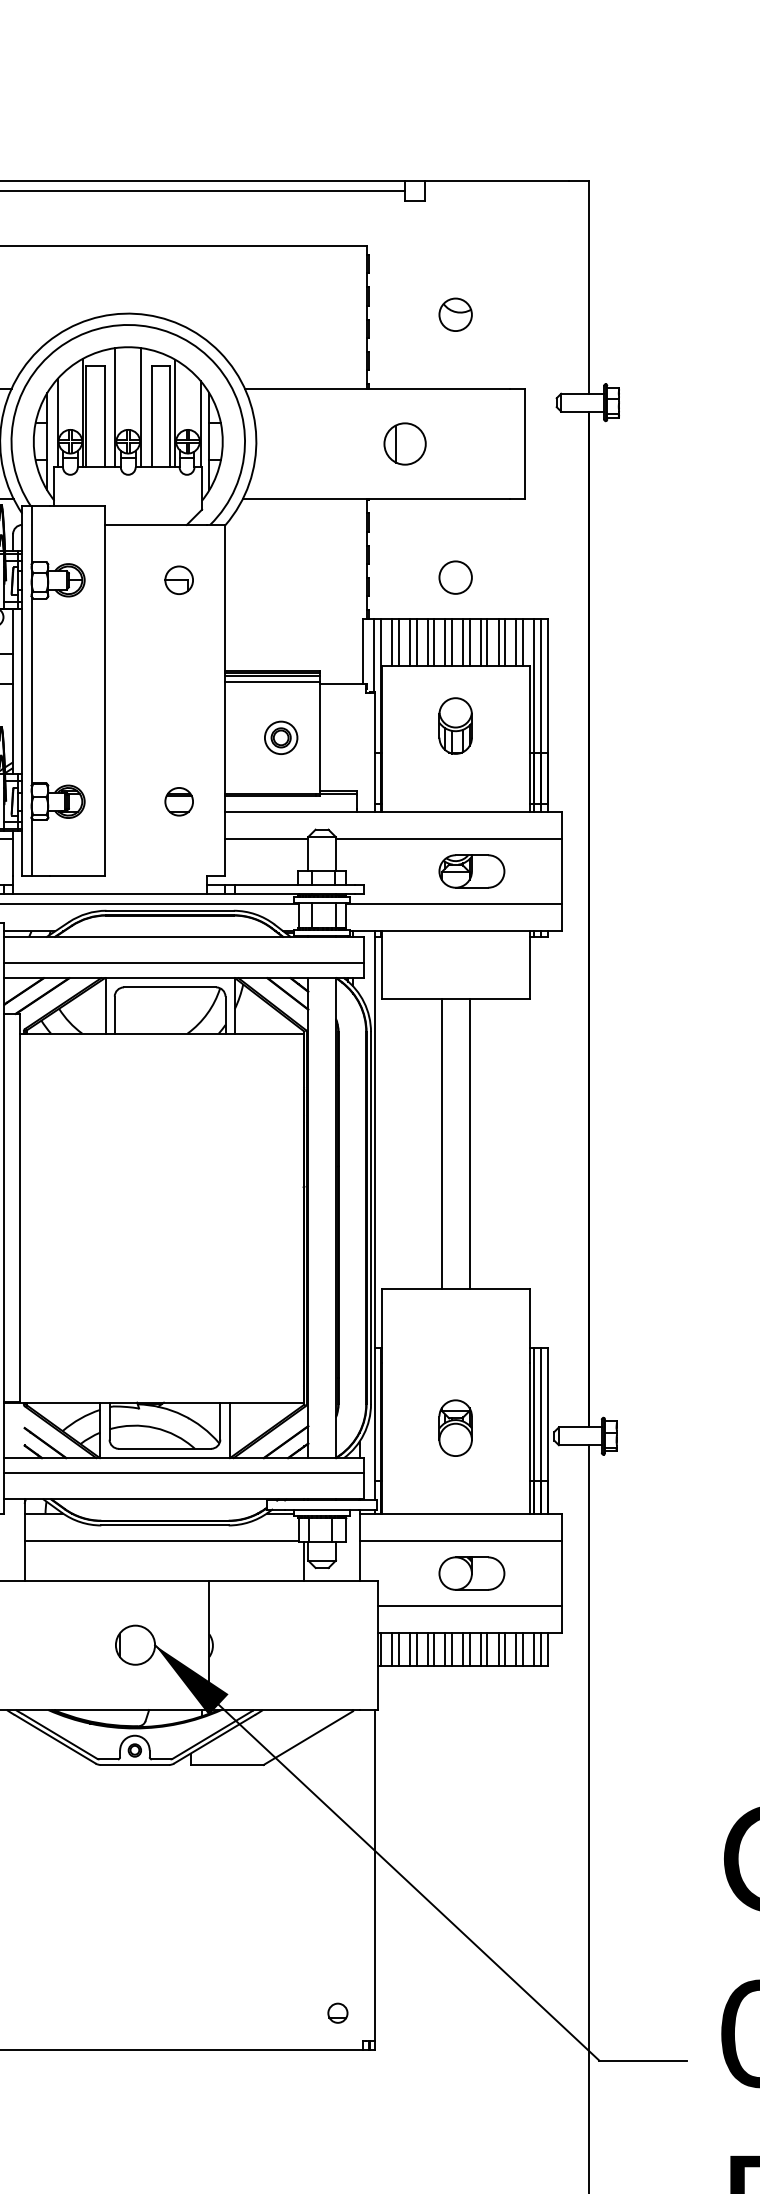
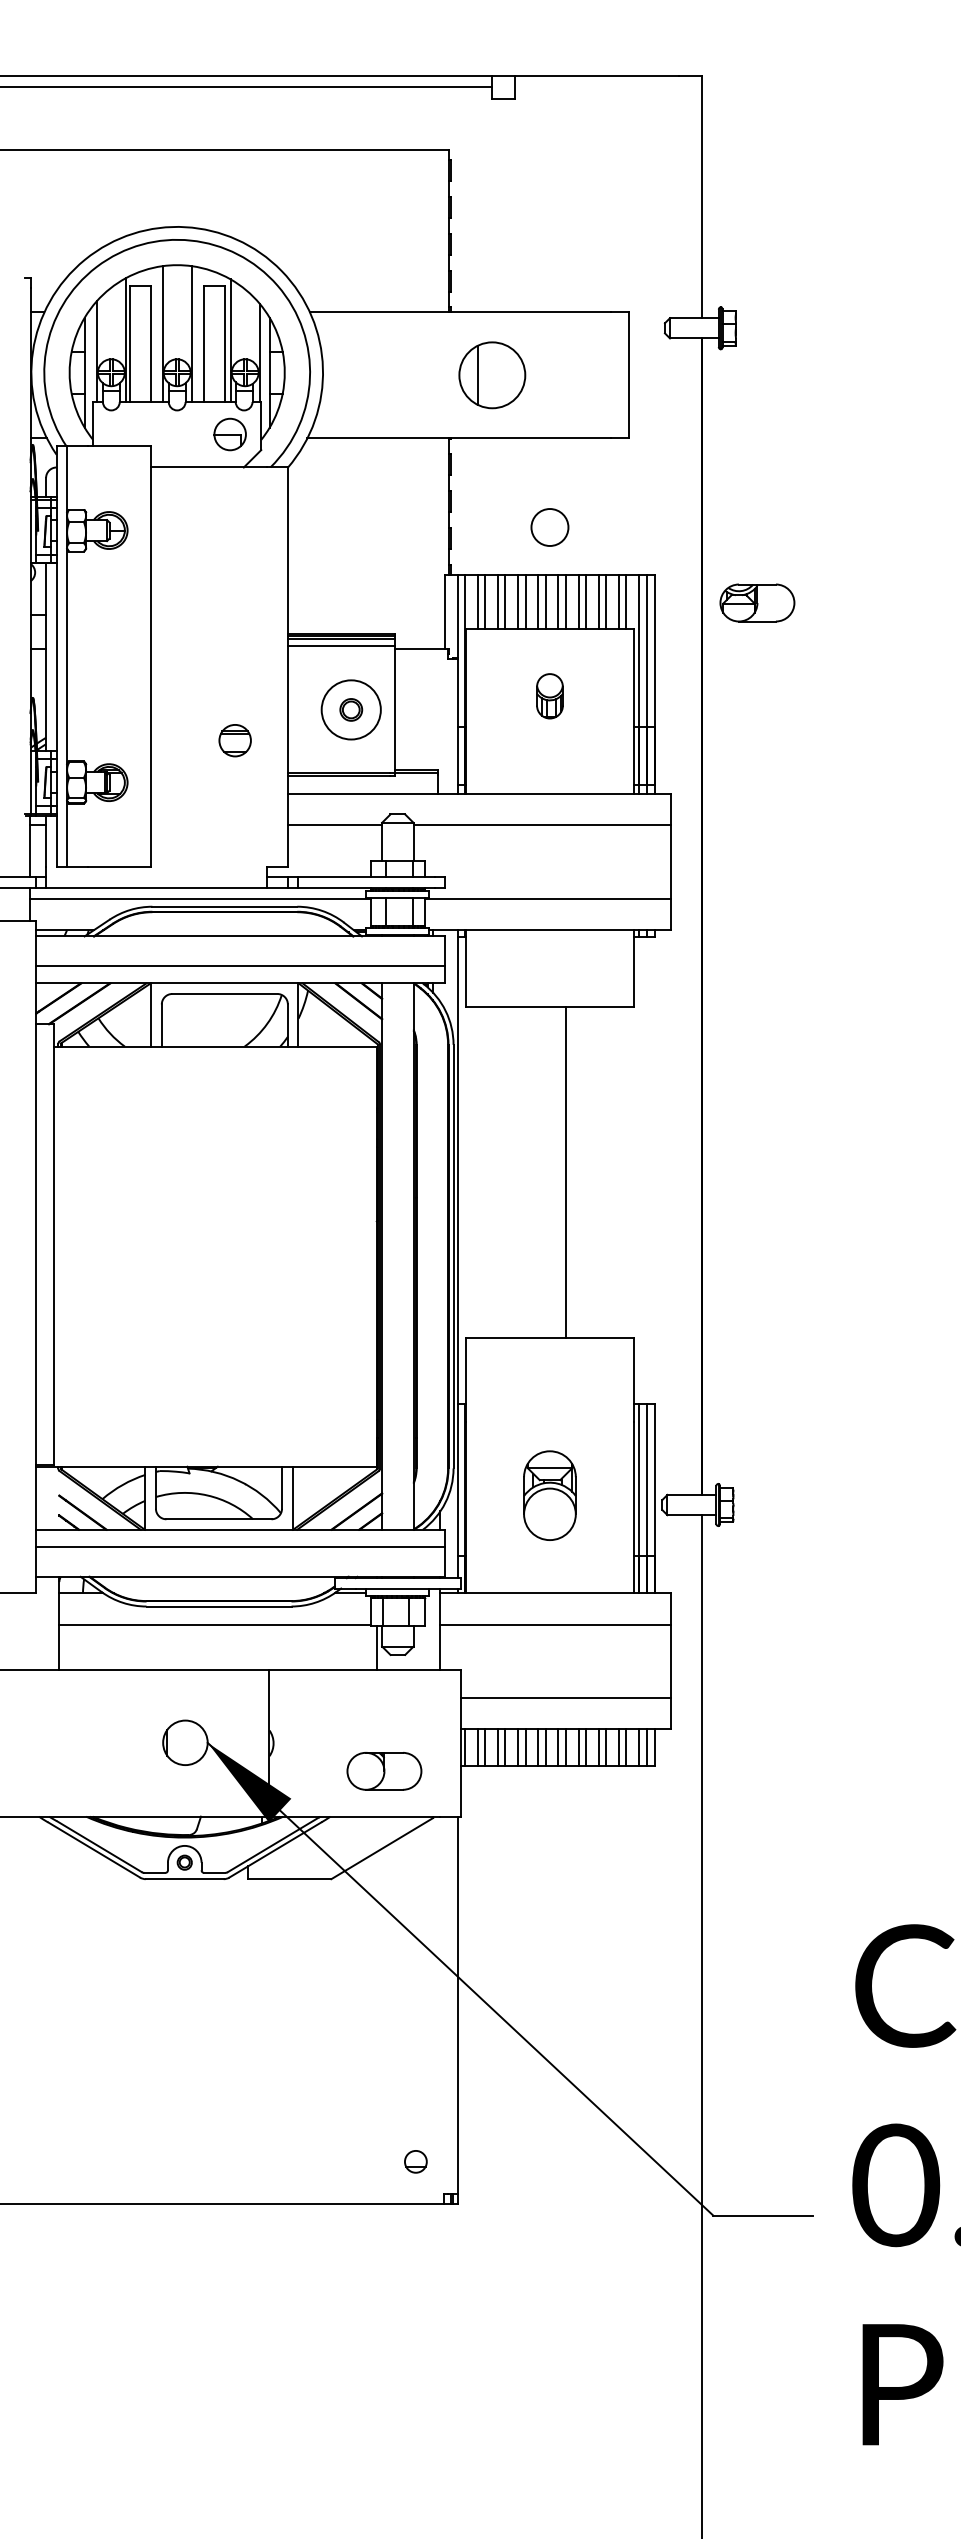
part: (455, 314) -> (549, 227), removed
part: (405, 444) -> (492, 375), size x1.4
part: (178, 580) -> (229, 434), moved
part: (455, 725) -> (549, 695), size x0.7
circle: (280, 737) -> (350, 709), size x1.6
part: (178, 801) -> (234, 740), moved
part: (471, 871) -> (757, 602), moved
line: (442, 1143) -> (534, 1171), removed
part: (455, 1427) -> (549, 1495), size x1.4
part: (471, 1573) -> (384, 1771), moved

